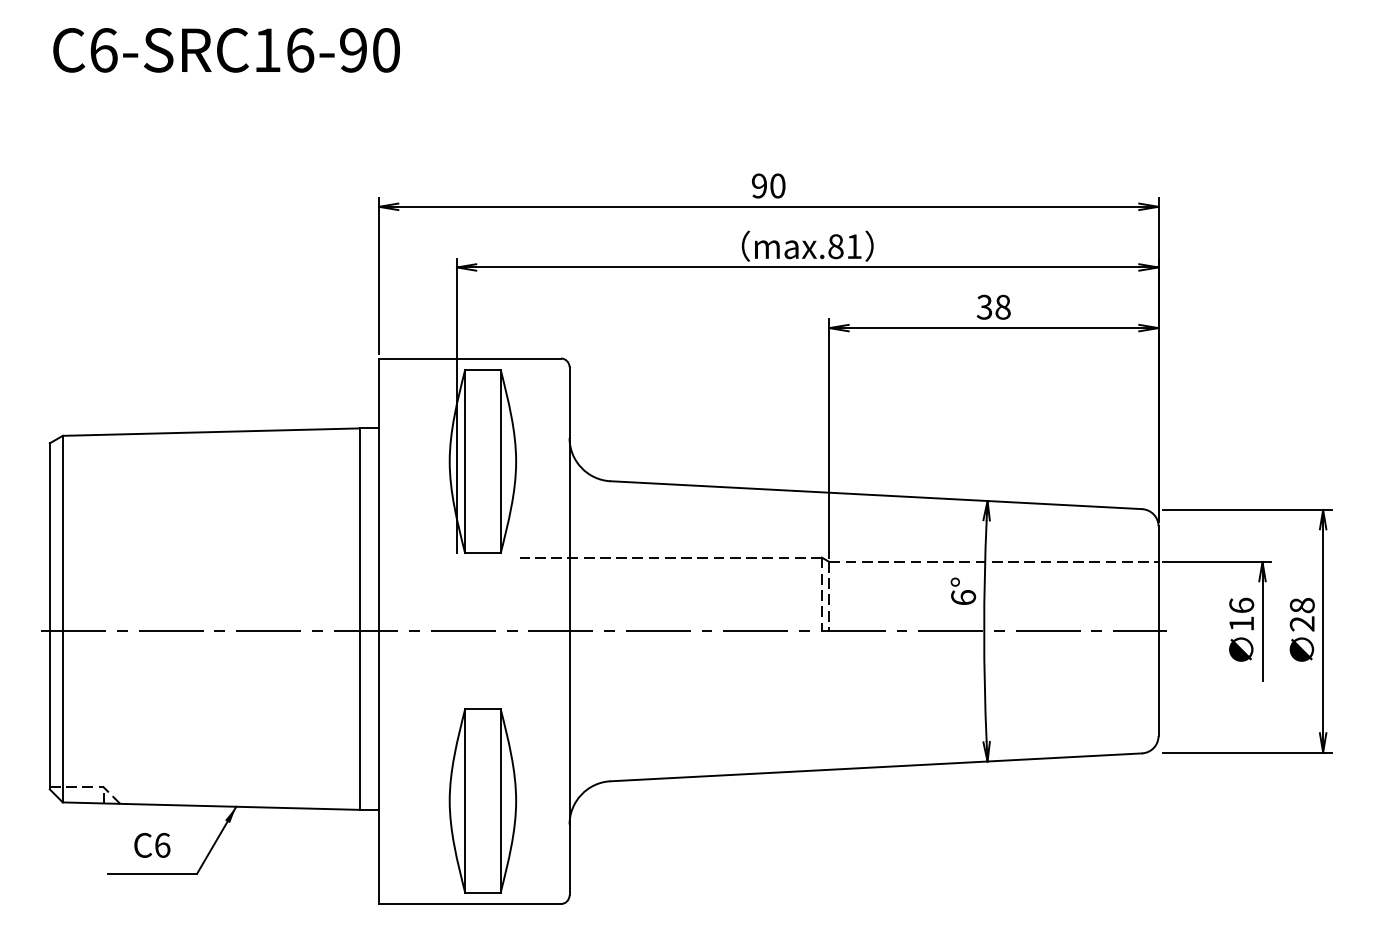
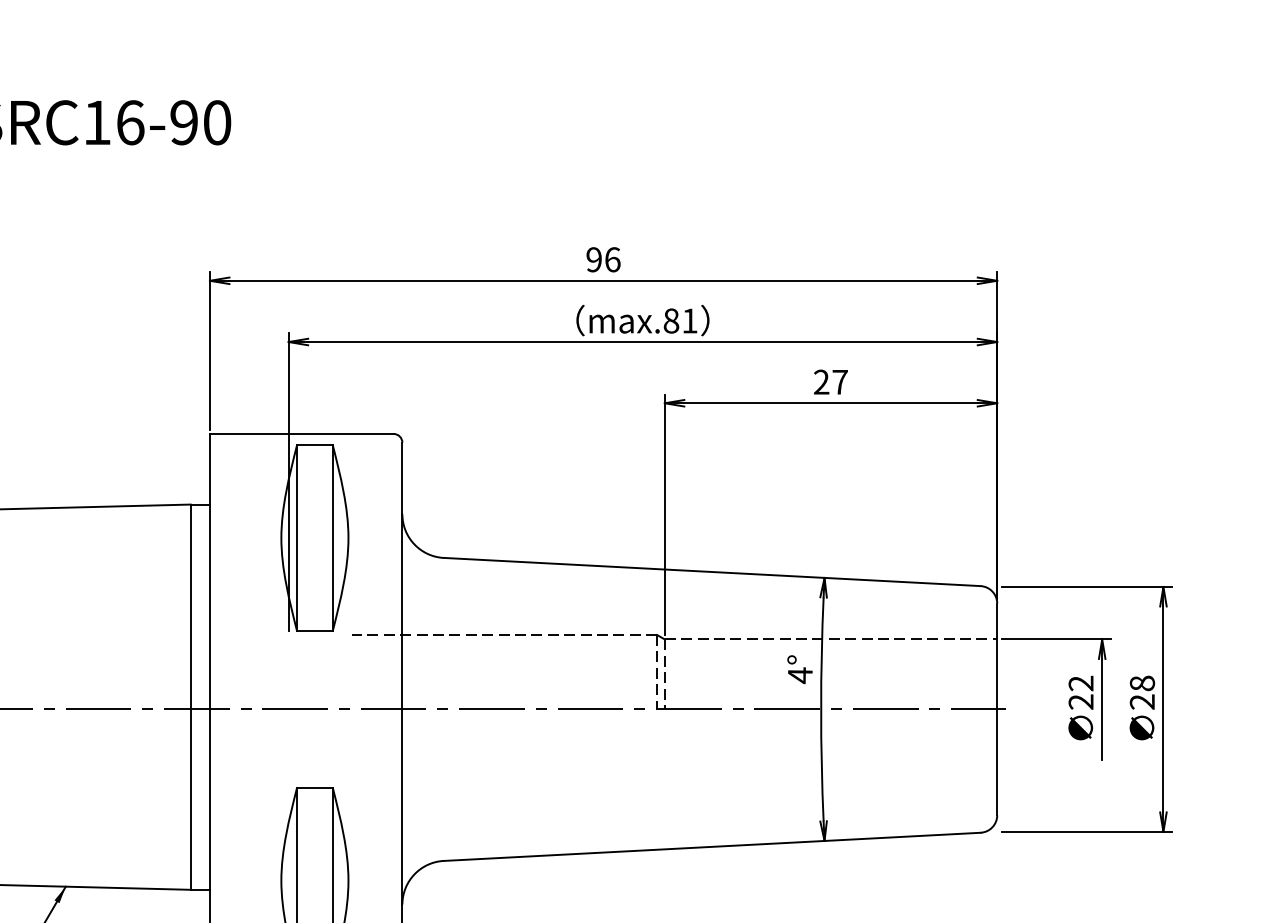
text: (777, 185) -> (612, 259), 90 -> 96
text: (993, 306) -> (830, 381), 38 -> 27
text: (963, 597) -> (800, 675), 6° -> 4°
text: (1241, 614) -> (1080, 692), 16 -> 22

